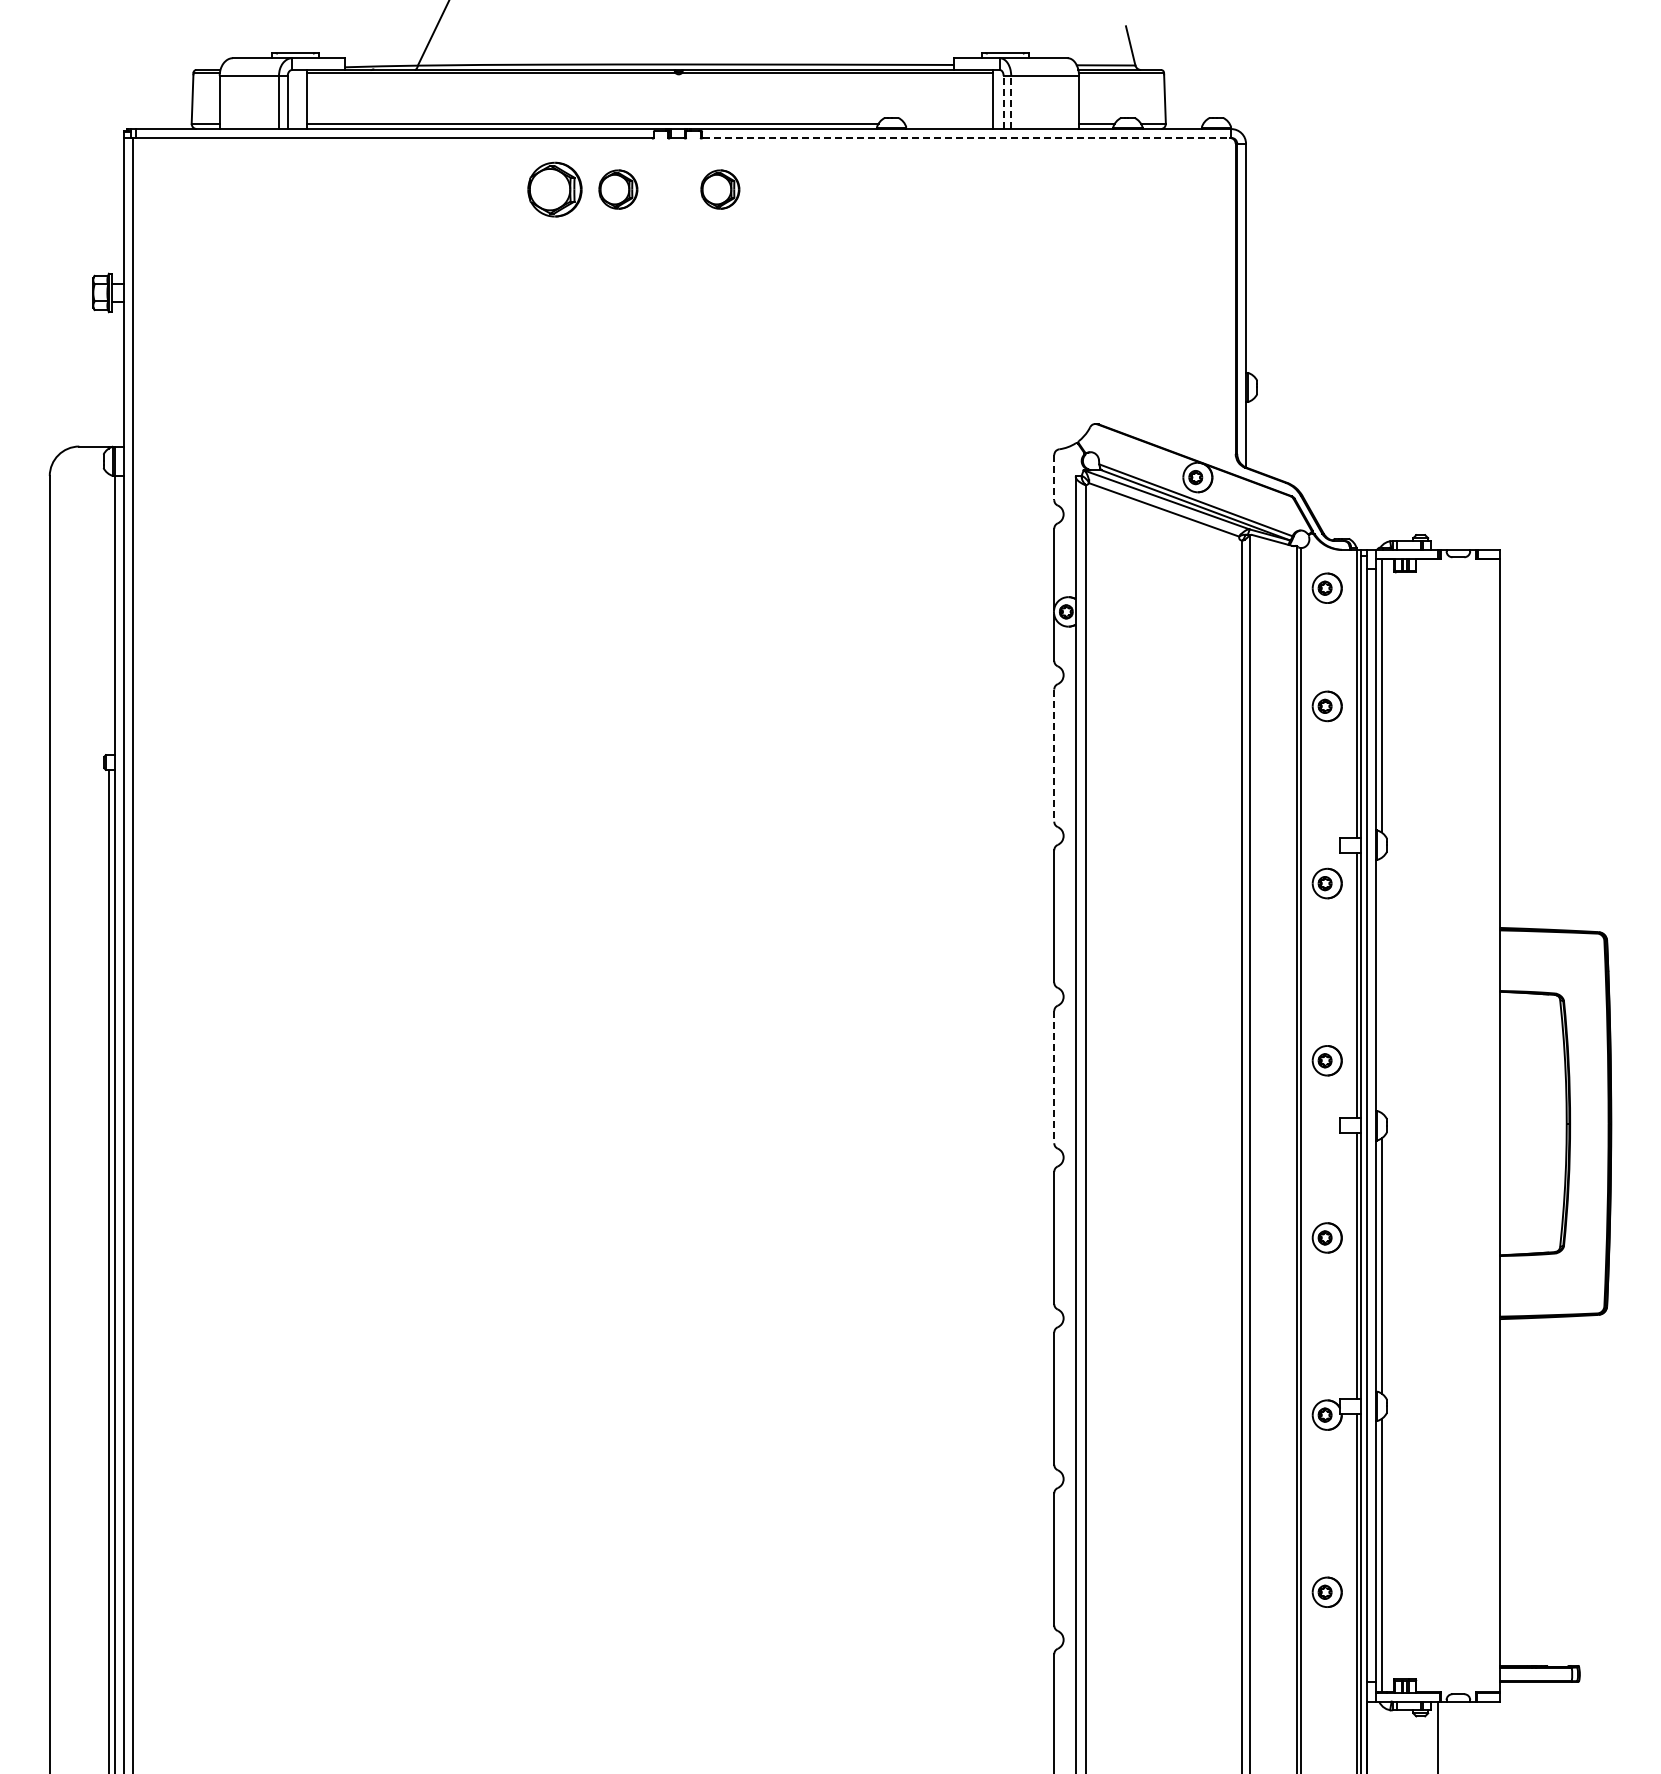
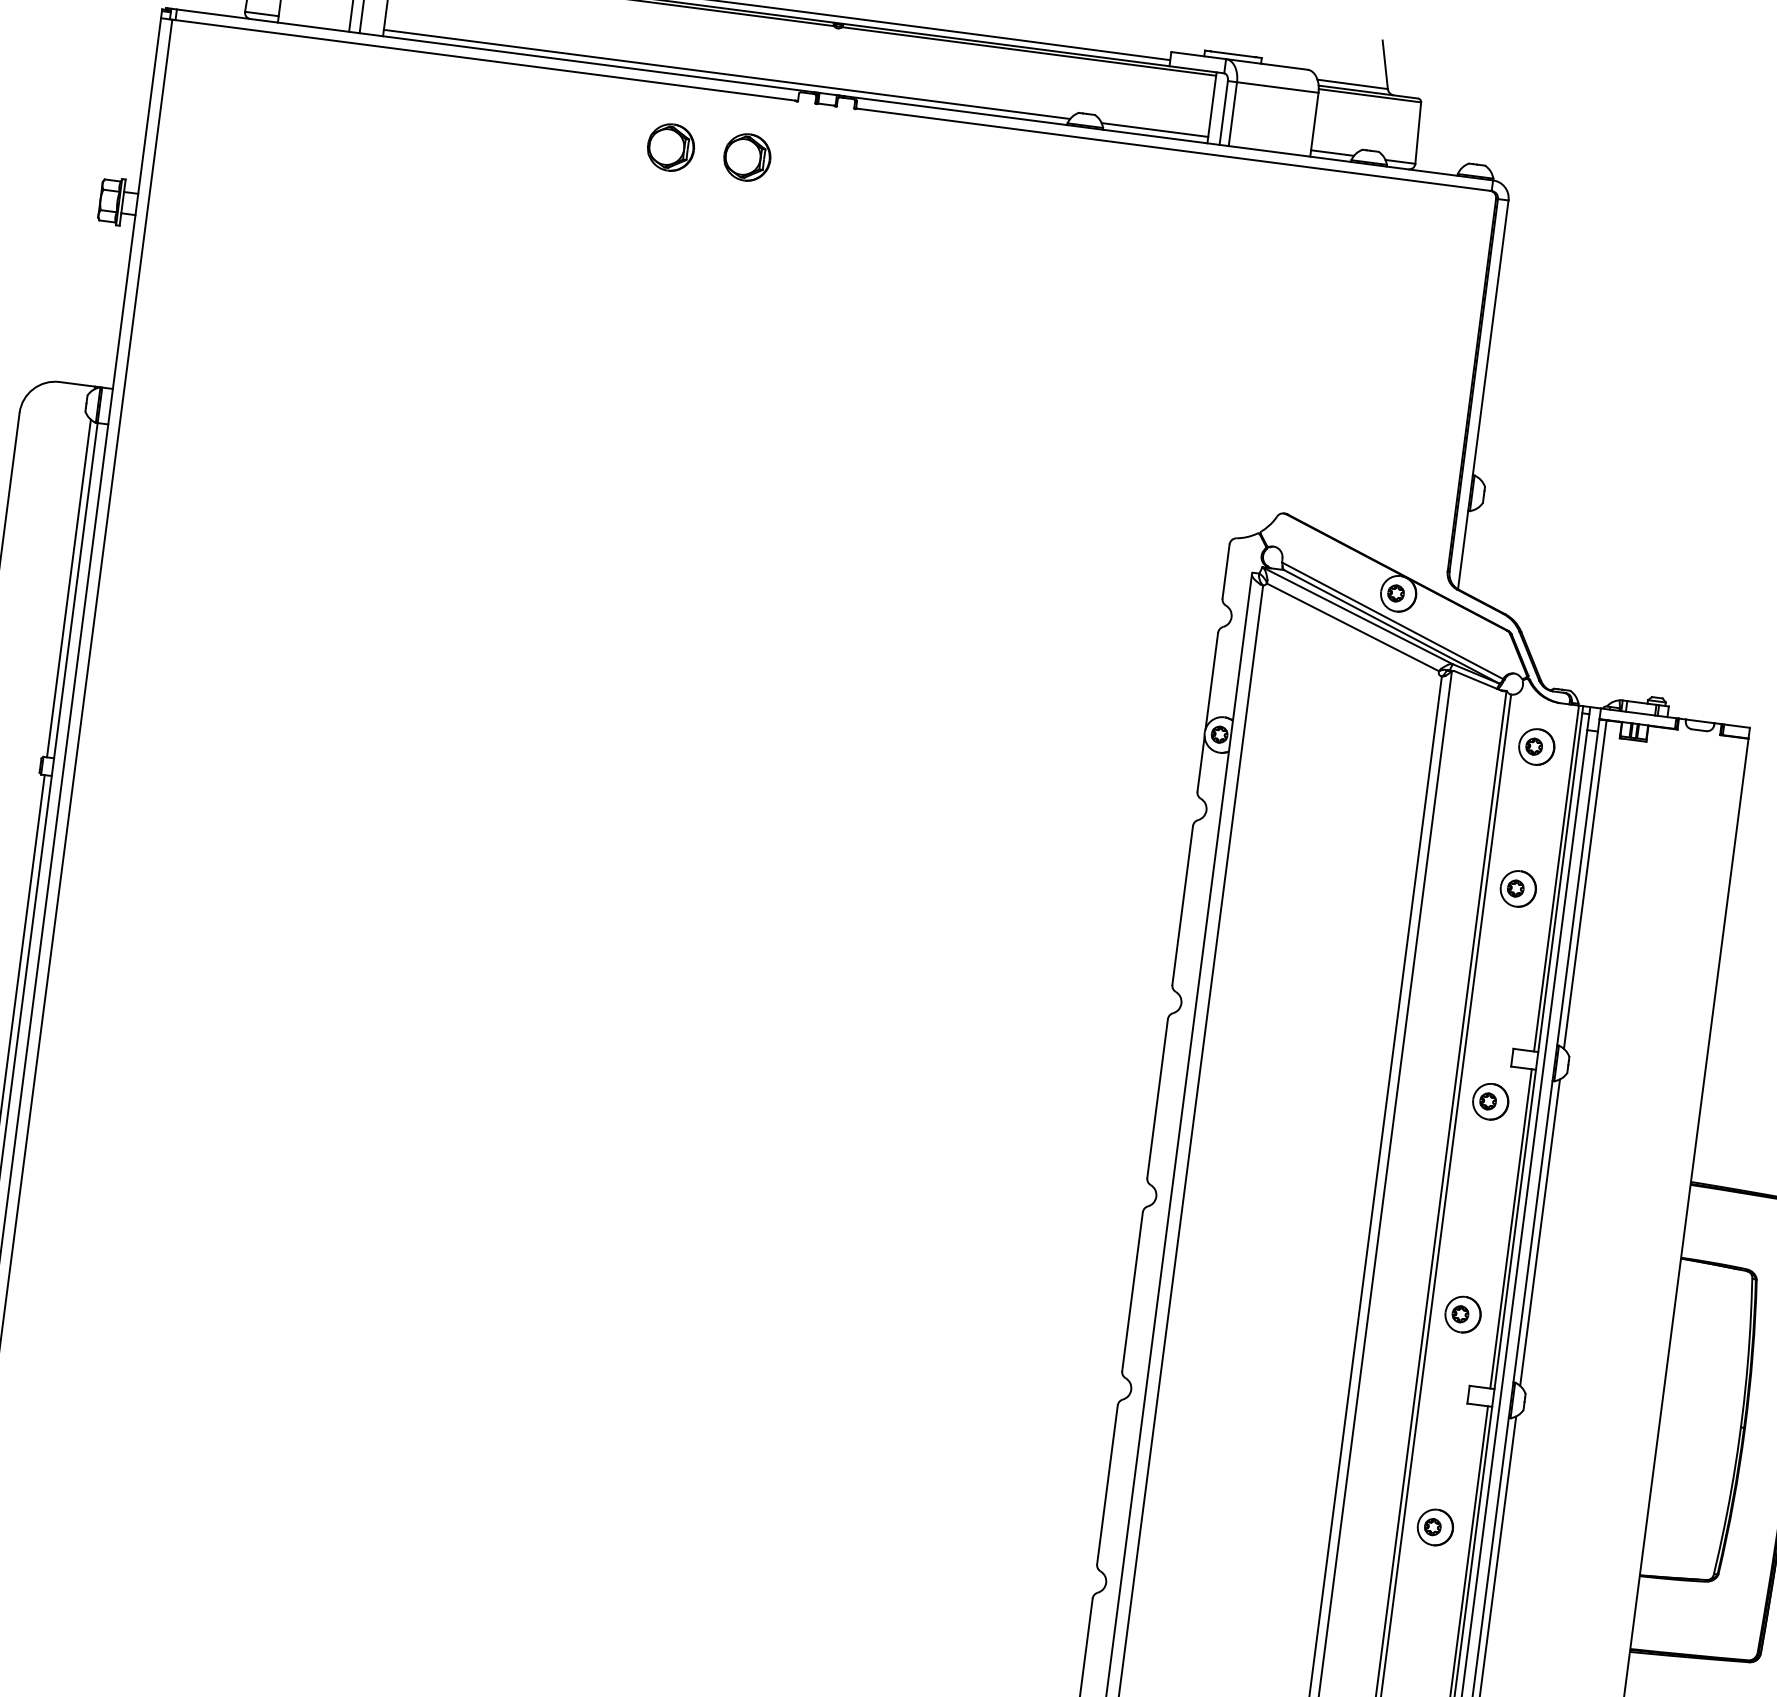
line: (1003, 102) -> (1223, 112), dashed -> solid
line: (1011, 102) -> (1233, 114), dashed -> solid
line: (948, 123) -> (1154, 129), added
line: (966, 137) -> (1173, 149), dashed -> solid
part: (554, 189) -> (670, 147), size x0.71
part: (720, 189) -> (870, 173), removed
line: (1054, 478) -> (1226, 572), dashed -> solid
line: (108, 614) -> (68, 588), added
line: (1054, 756) -> (1182, 906), dashed -> solid
line: (1381, 984) -> (1540, 1231), added
line: (1054, 1077) -> (1132, 1292), dashed -> solid

